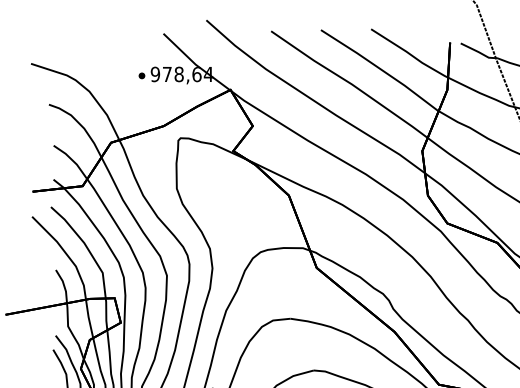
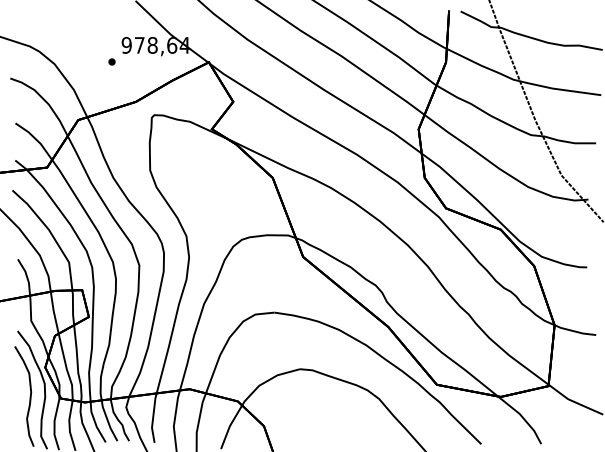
part: (141, 75) -> (111, 61), moved

